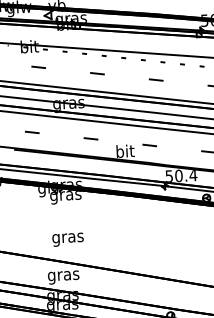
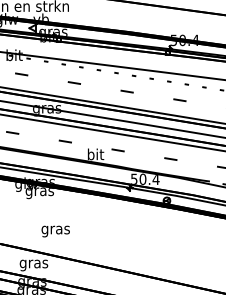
text: (67, 239) -> (55, 231), moved

